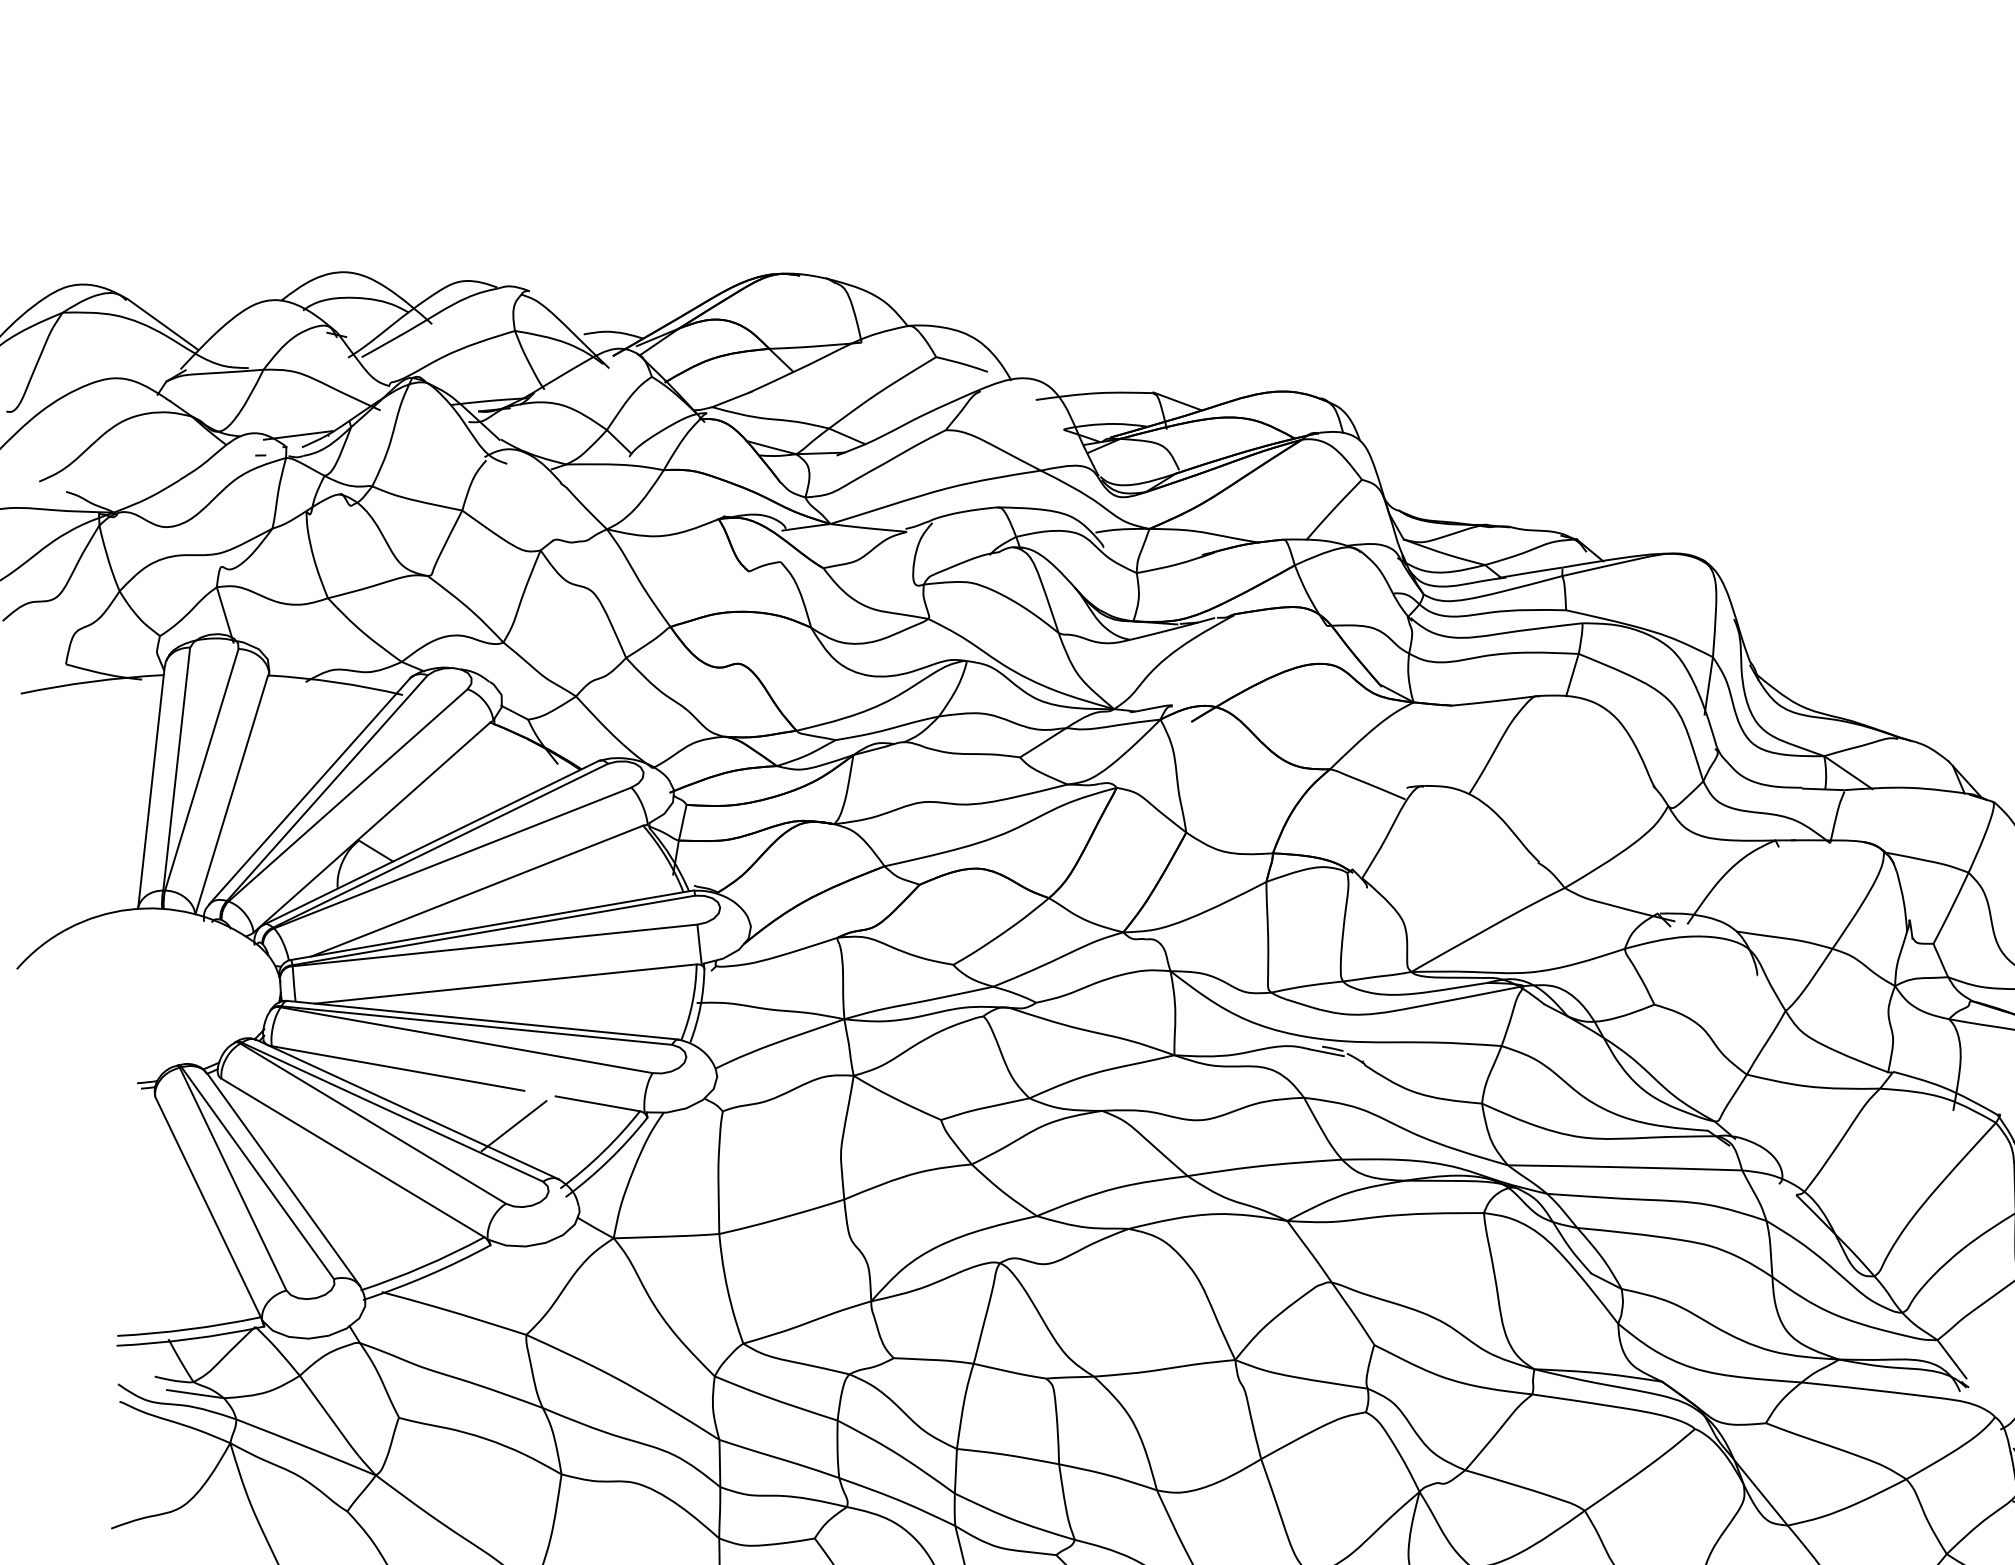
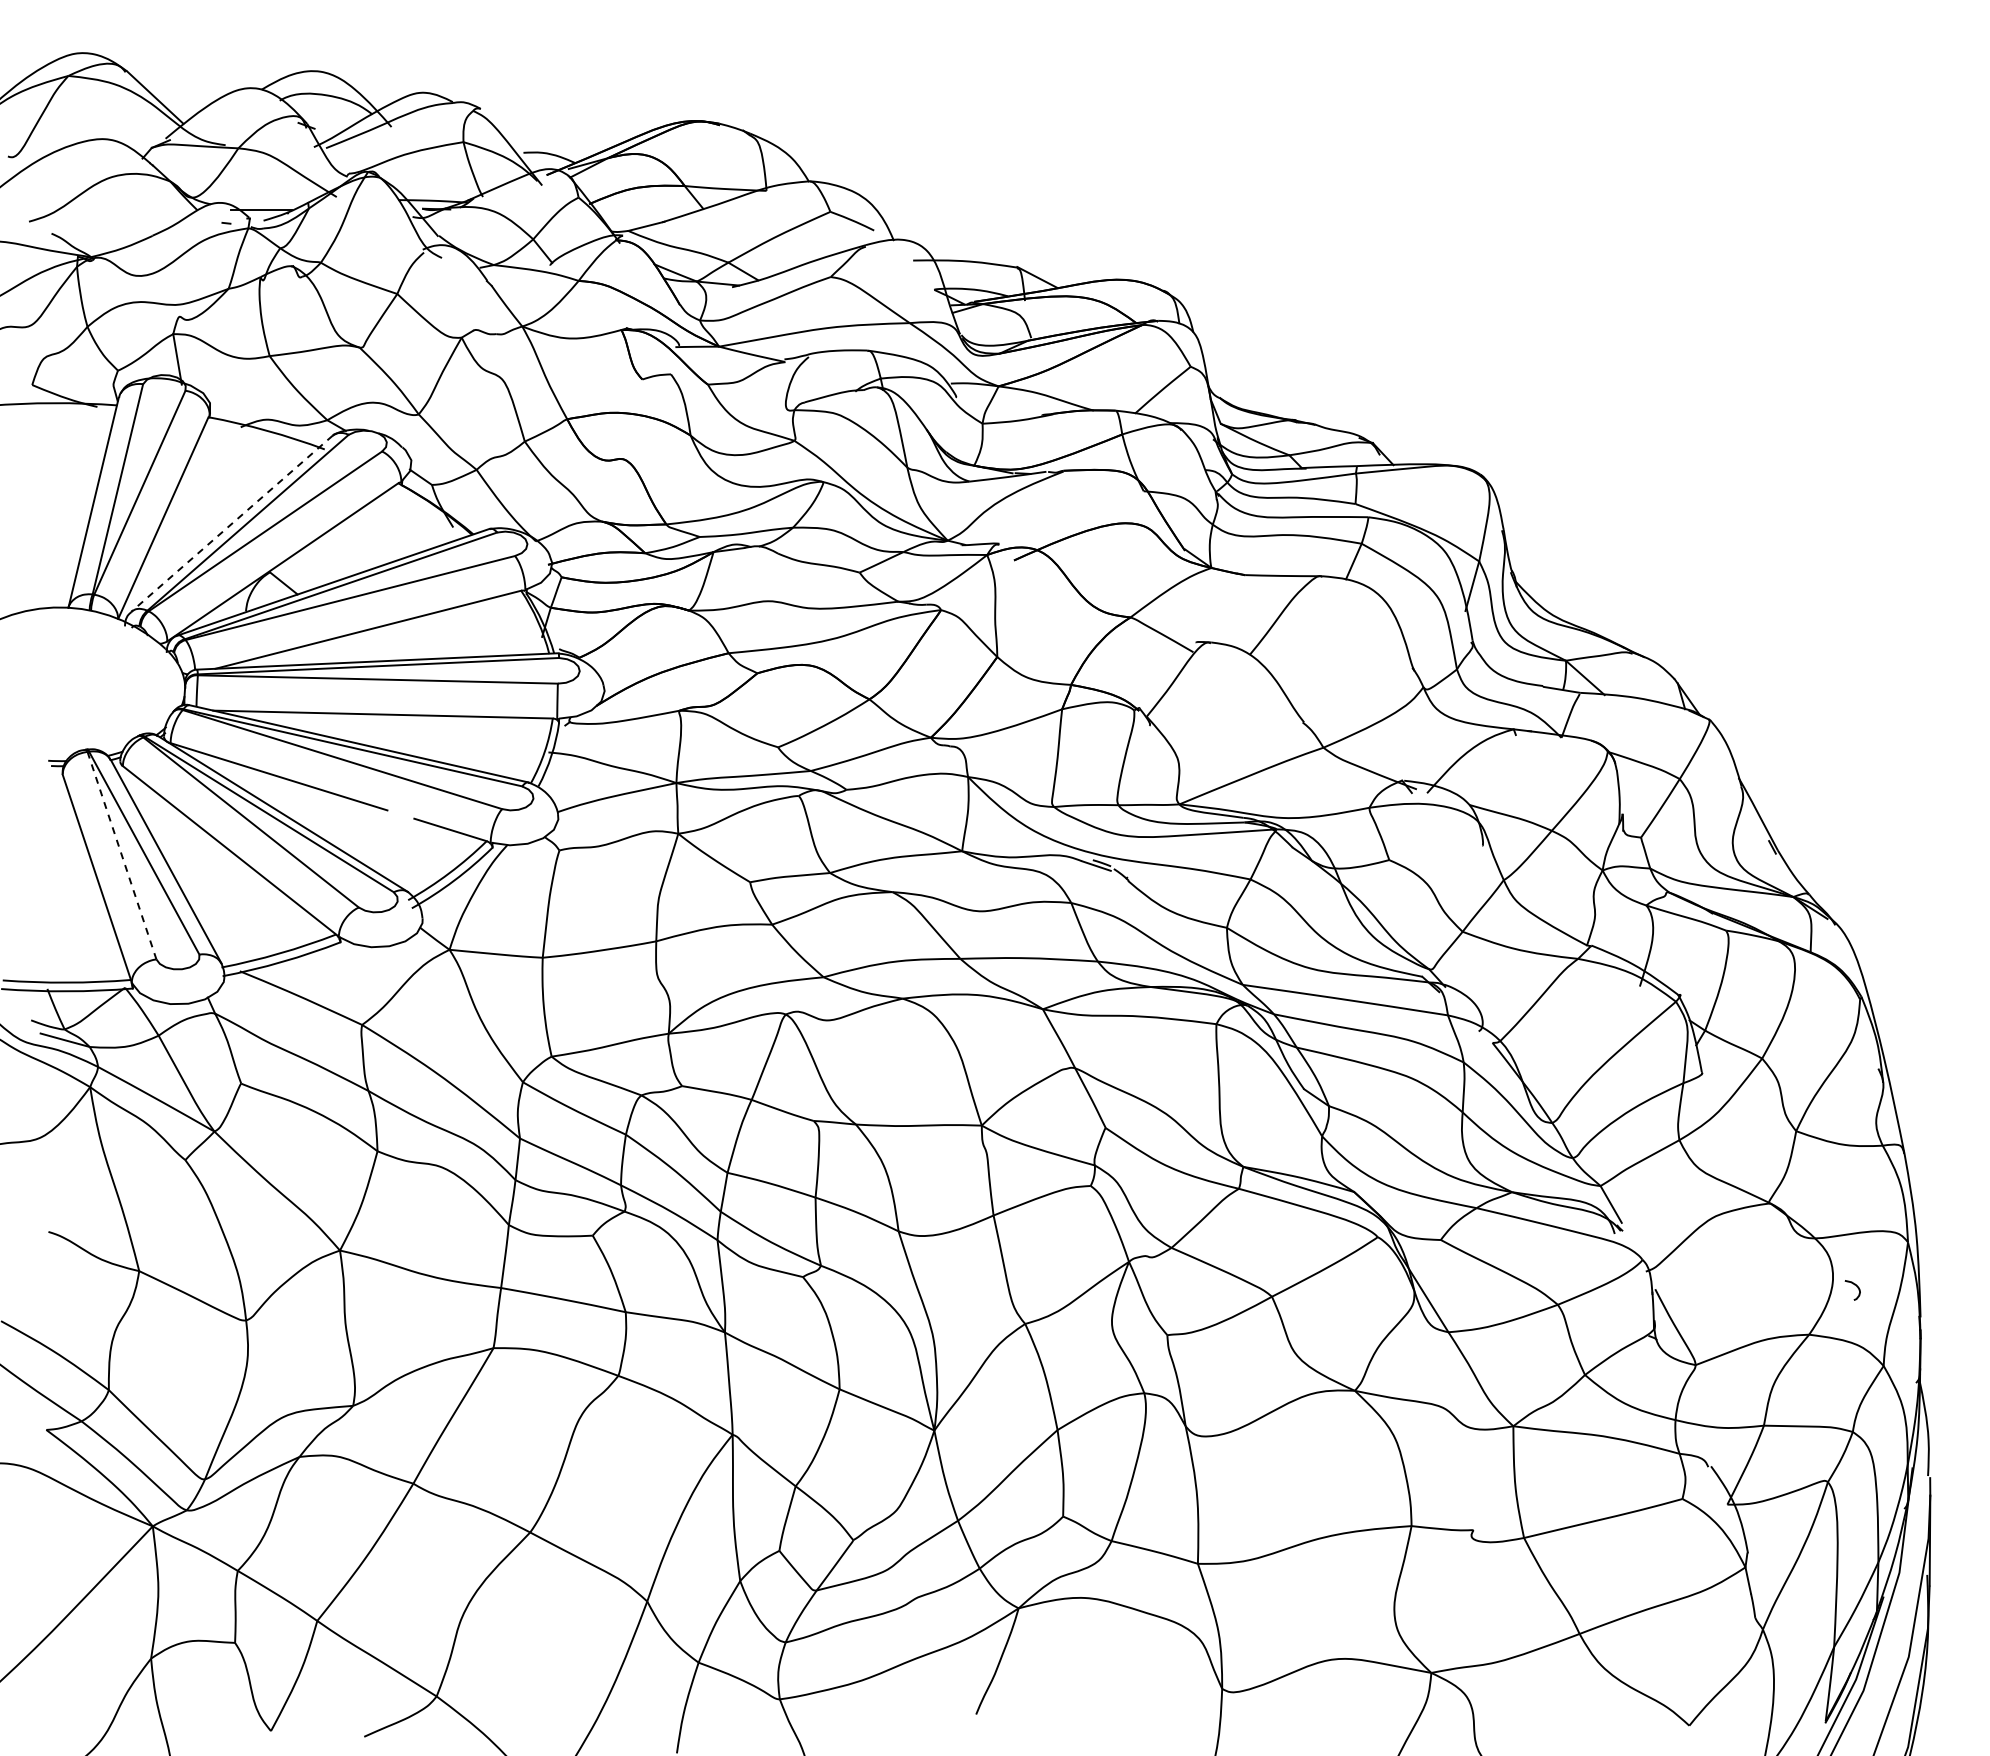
line: (308, 791) -> (231, 523), solid -> dashed
line: (513, 1125) -> (374, 839), removed
line: (233, 1180) -> (122, 856), solid -> dashed

